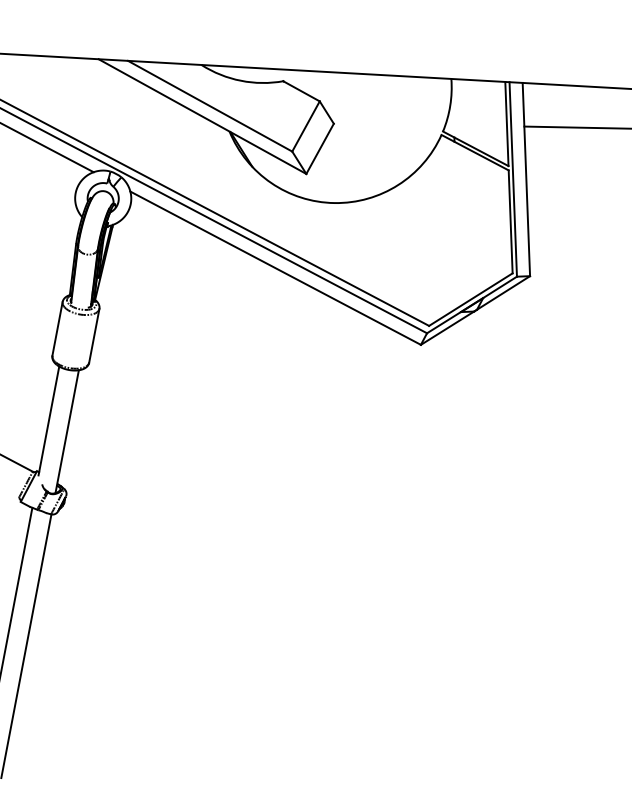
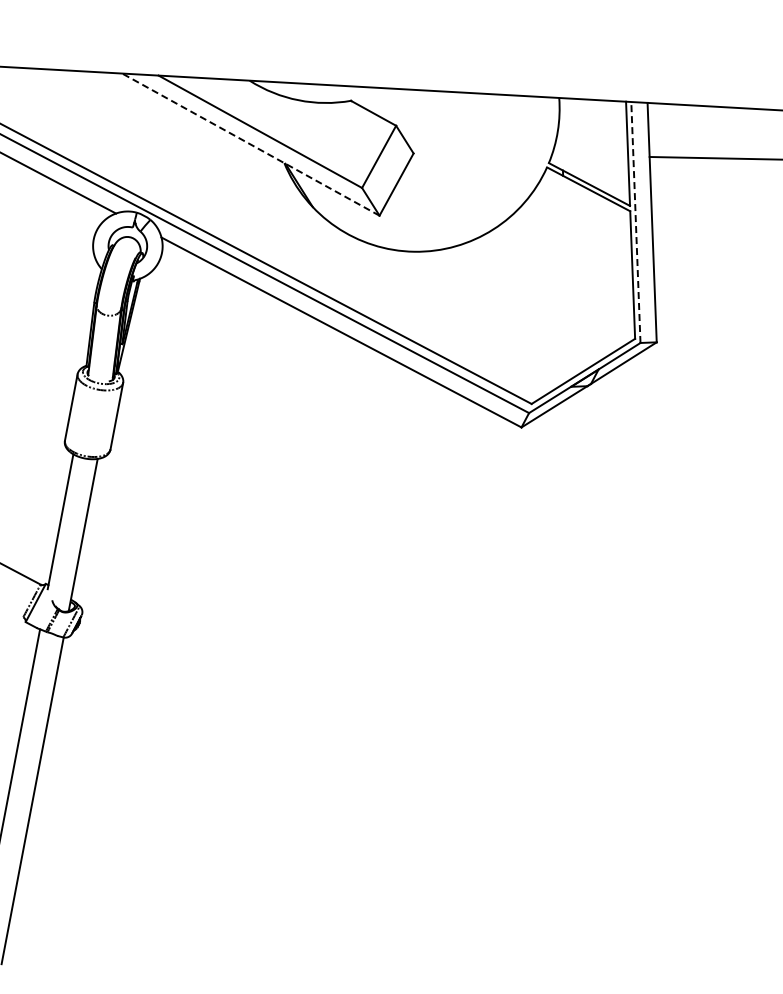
line: (202, 116) -> (250, 144), solid -> dashed
line: (512, 179) -> (635, 222), solid -> dashed

